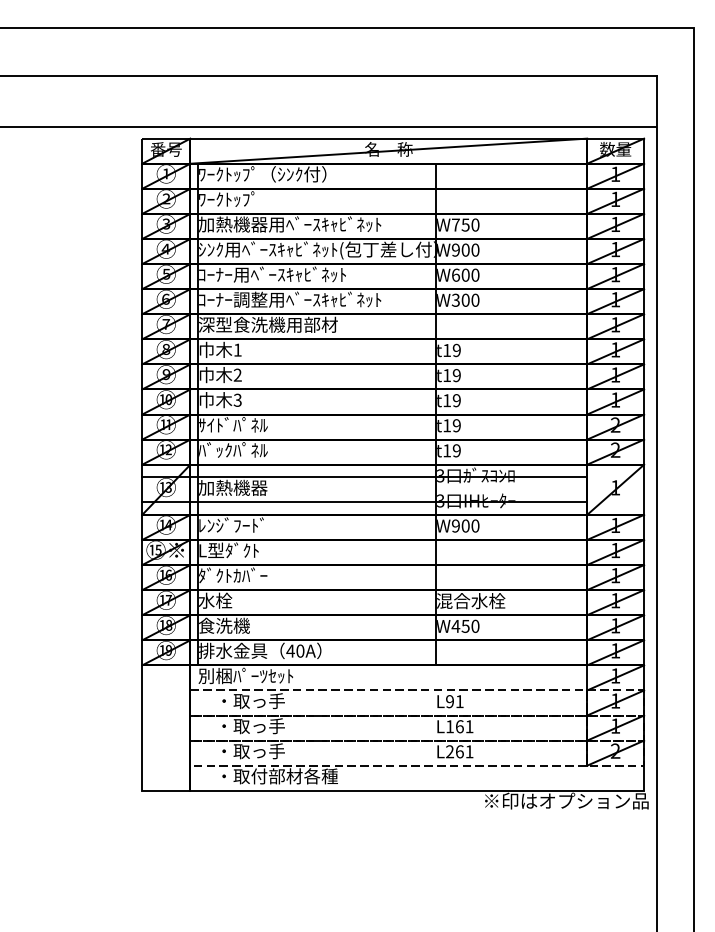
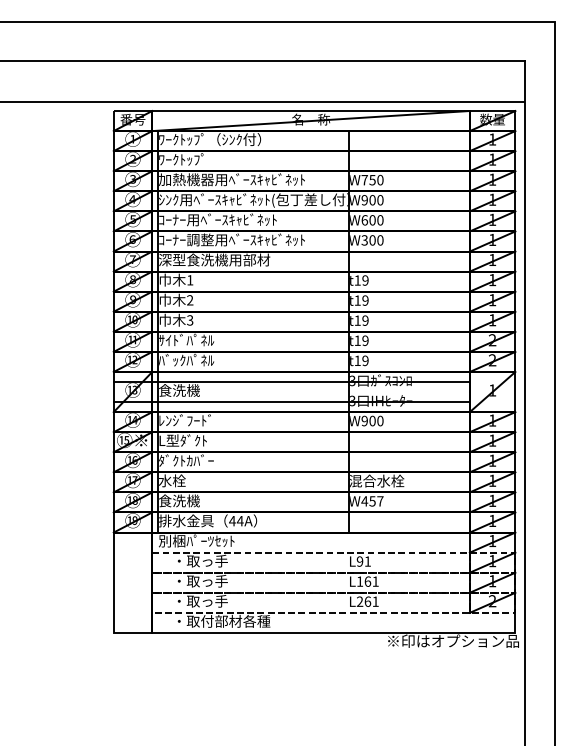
text: (233, 487) -> (186, 390), 加熱機器 -> 食洗機
text: (475, 626) -> (380, 501), W450 -> W457
text: (299, 650) -> (239, 520), 40A -> 44A

